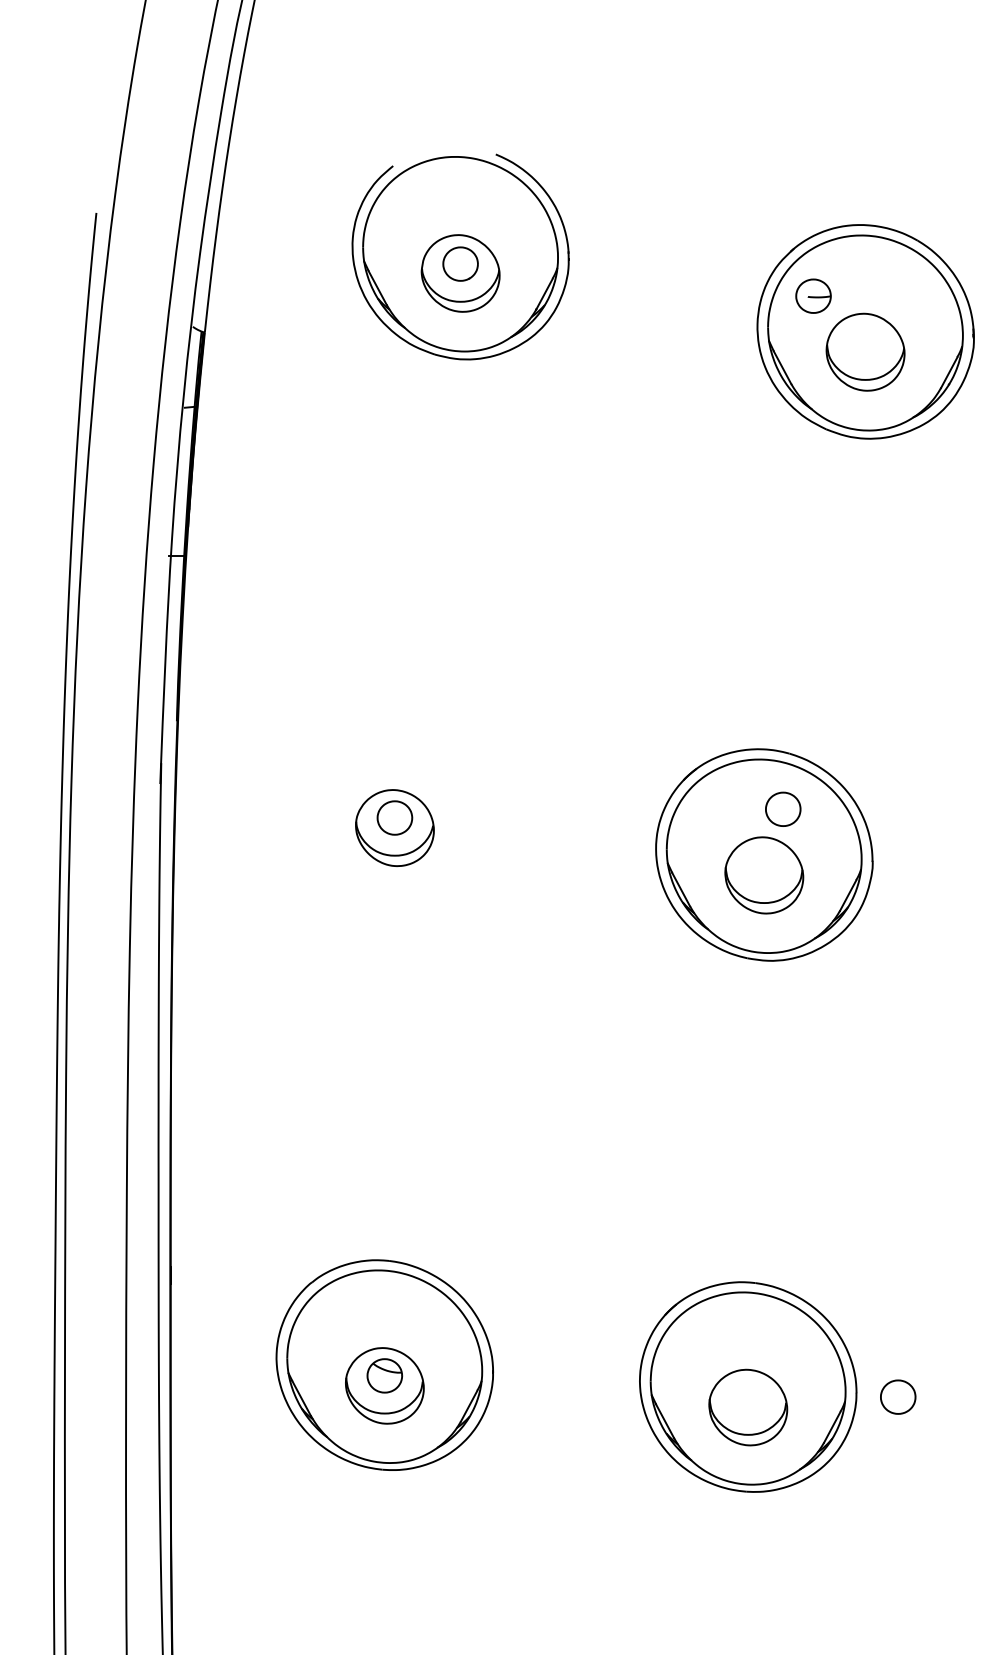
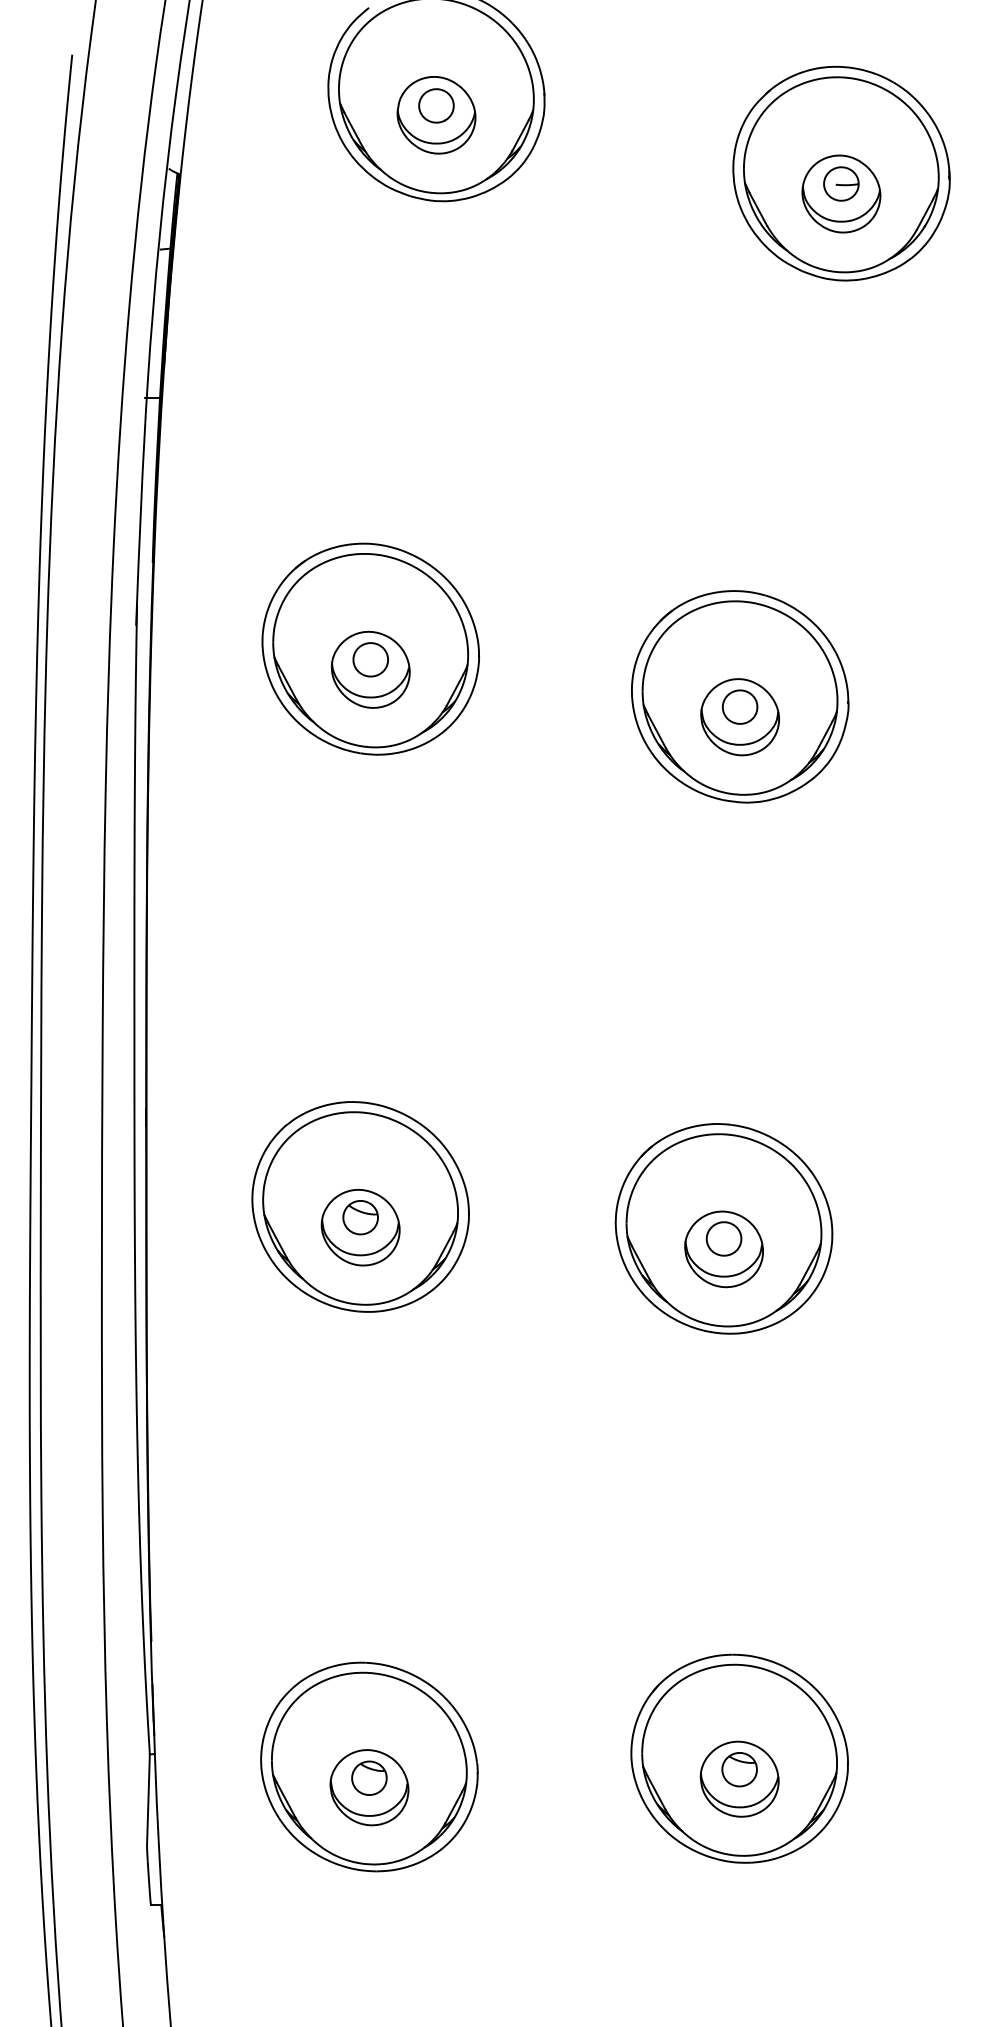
part: (813, 295) -> (841, 183), moved
part: (394, 806) -> (370, 648), added
part: (782, 808) -> (739, 706), moved
part: (897, 1396) -> (723, 1238), moved

